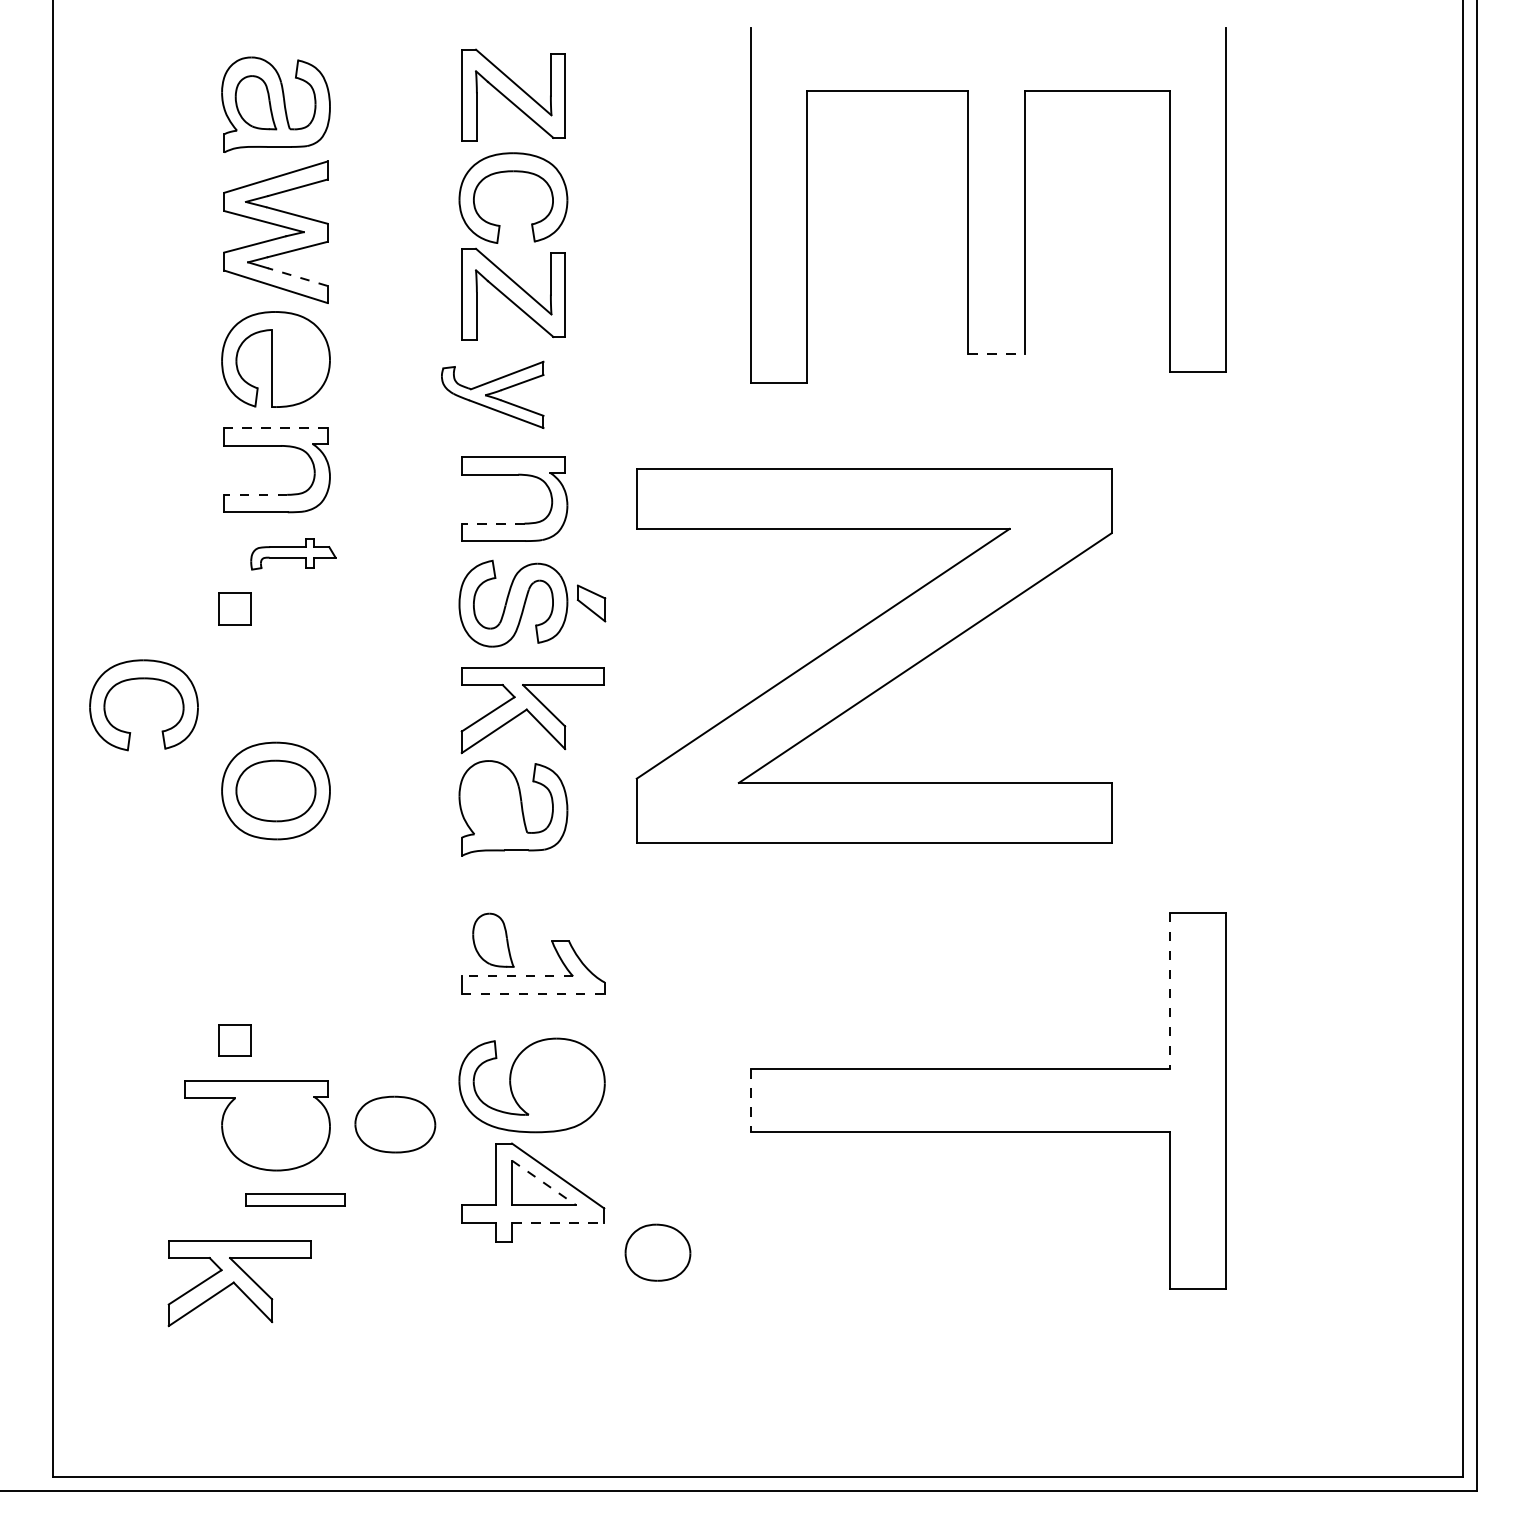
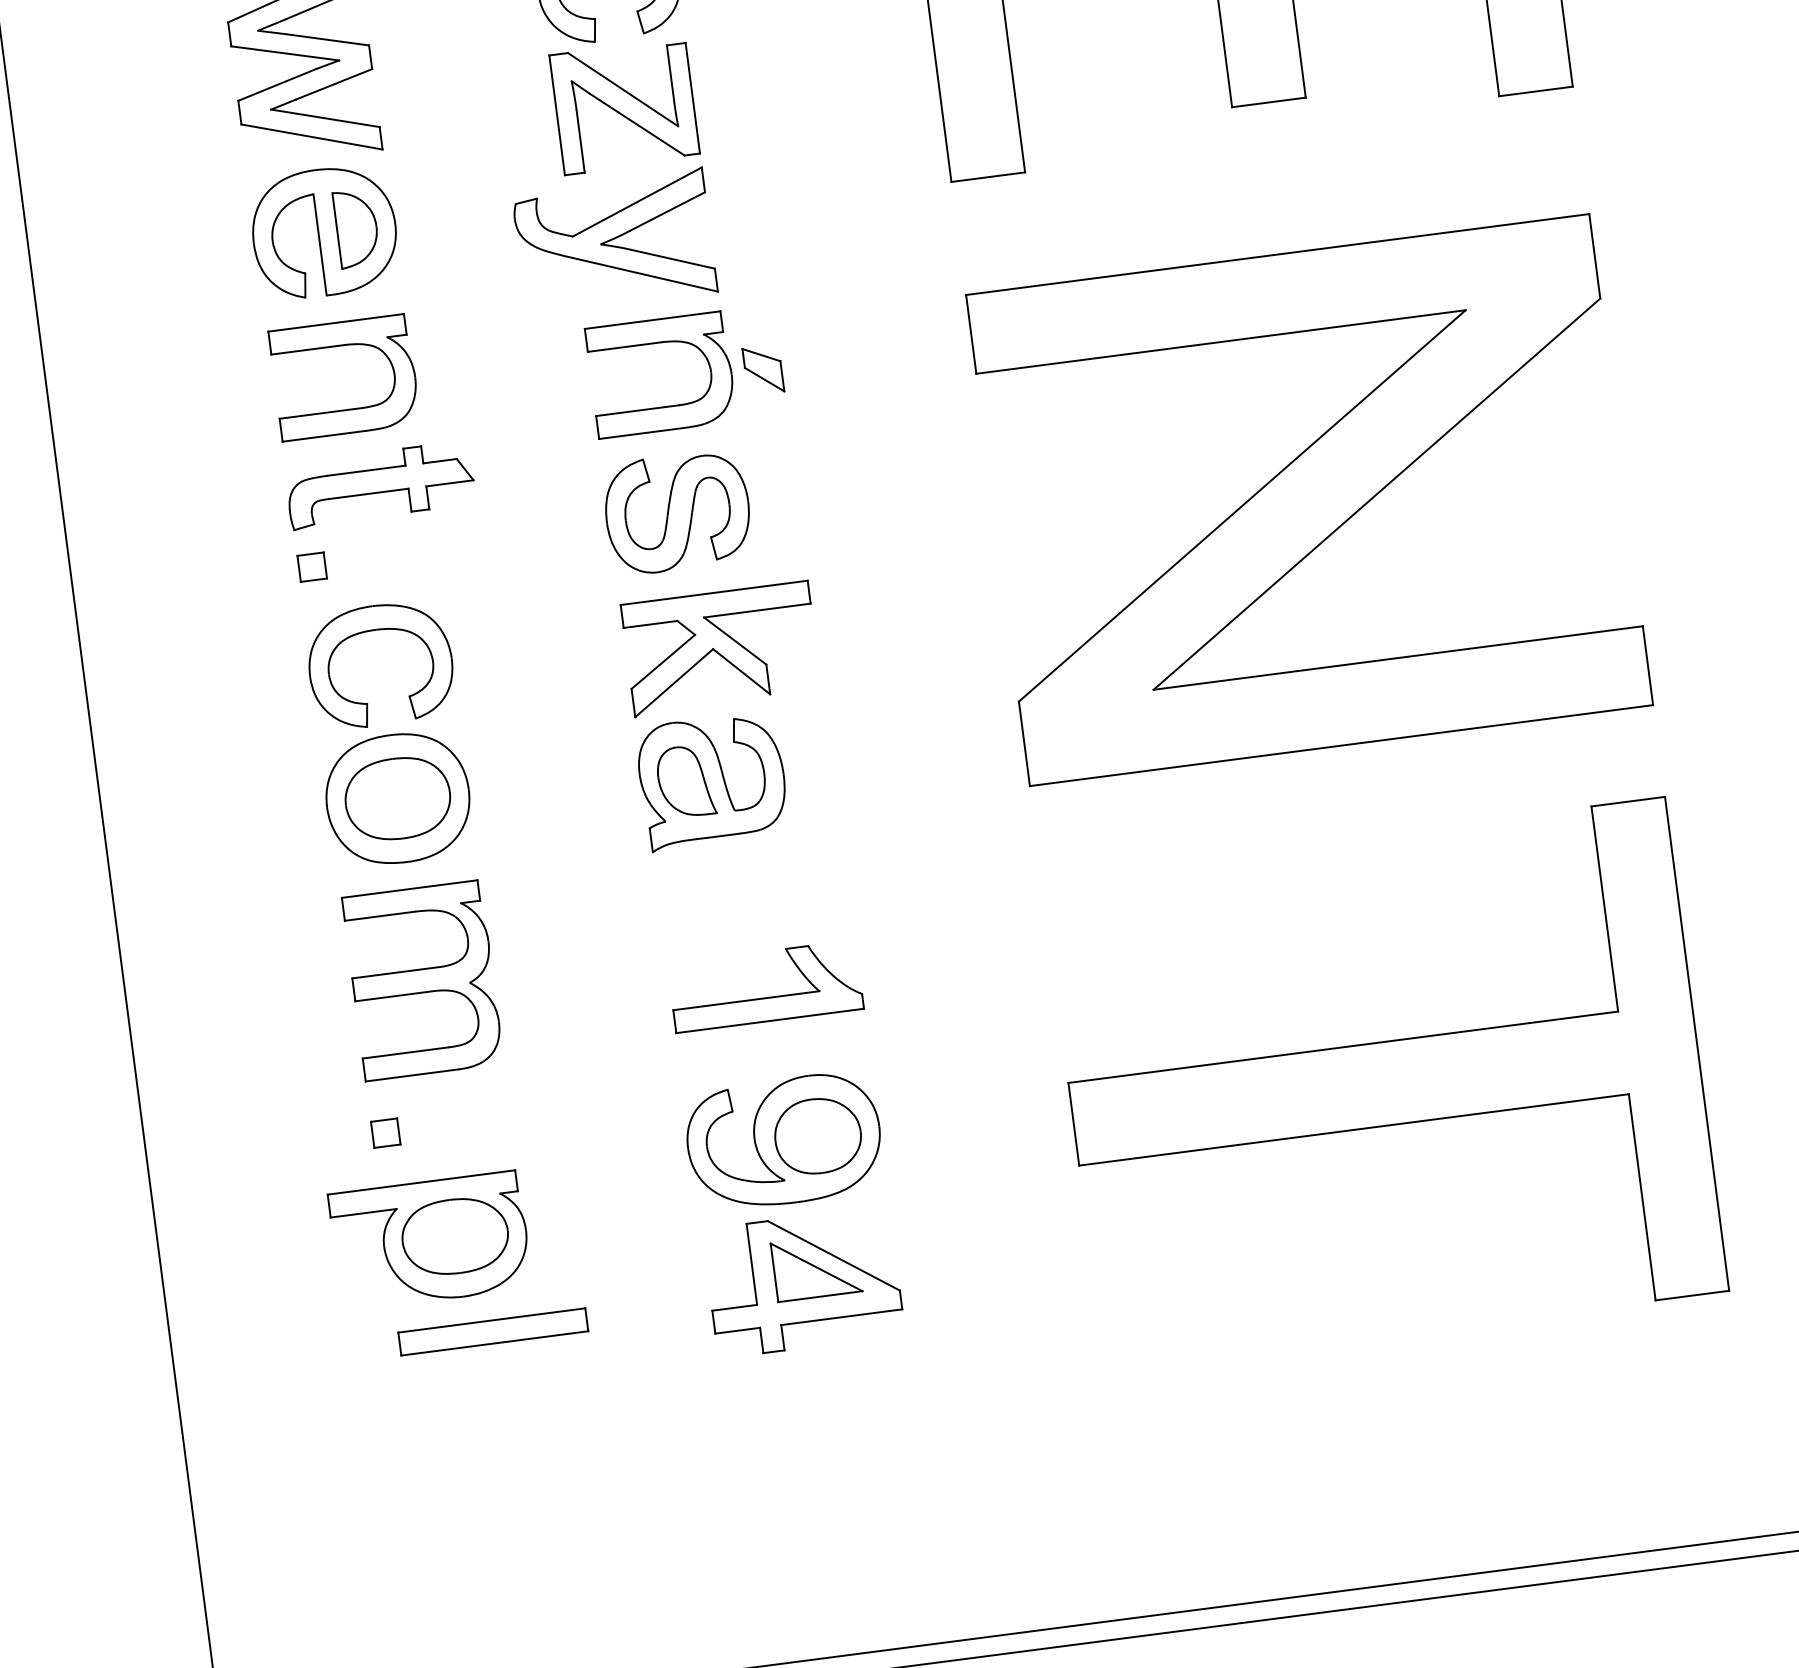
line: (297, 276) -> (338, 119), dashed -> solid
line: (996, 354) -> (1269, 102), dashed -> solid
part: (300, 359) -> (356, 228), added
part: (492, 394) -> (614, 241), size x1.43
line: (276, 428) -> (336, 322), dashed -> solid
line: (255, 494) -> (320, 413), dashed -> solid
line: (492, 523) -> (636, 410), dashed -> solid
part: (293, 554) -> (380, 485), size x1.67
part: (591, 603) -> (763, 370), moved
part: (233, 608) -> (311, 566), size x0.62
part: (873, 655) -> (1308, 499), moved
part: (143, 679) -> (375, 631), moved
part: (276, 929) -> (422, 980), added
part: (493, 939) -> (685, 780), moved
line: (517, 976) -> (746, 1000), dashed -> solid
line: (1169, 991) -> (1604, 909), dashed -> solid
line: (533, 993) -> (770, 1020), dashed -> solid
part: (233, 1040) -> (384, 1133), size x0.62
line: (750, 1101) -> (1073, 1125), dashed -> solid
part: (395, 1124) -> (455, 1236), moved
line: (544, 1183) -> (817, 1267), dashed -> solid
part: (295, 1199) -> (493, 1331), size x1.43
line: (558, 1222) -> (842, 1316), dashed -> solid
part: (657, 1252) -> (817, 1135), moved
part: (239, 1283) -> (433, 1451), removed

